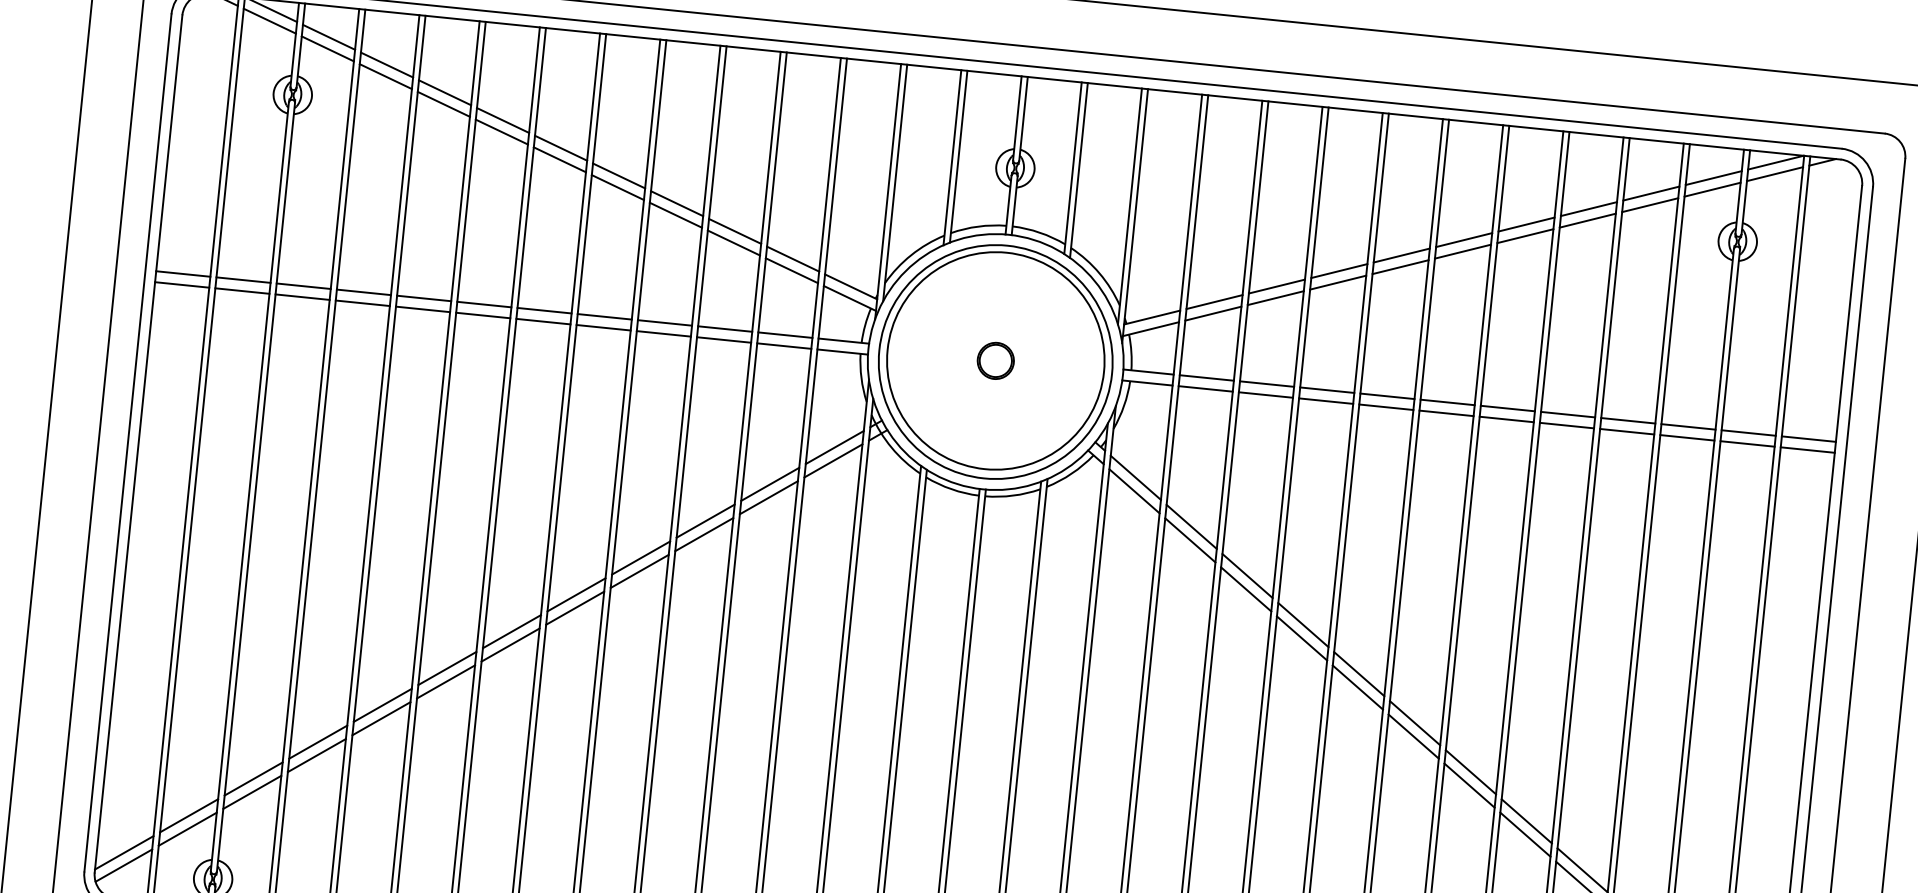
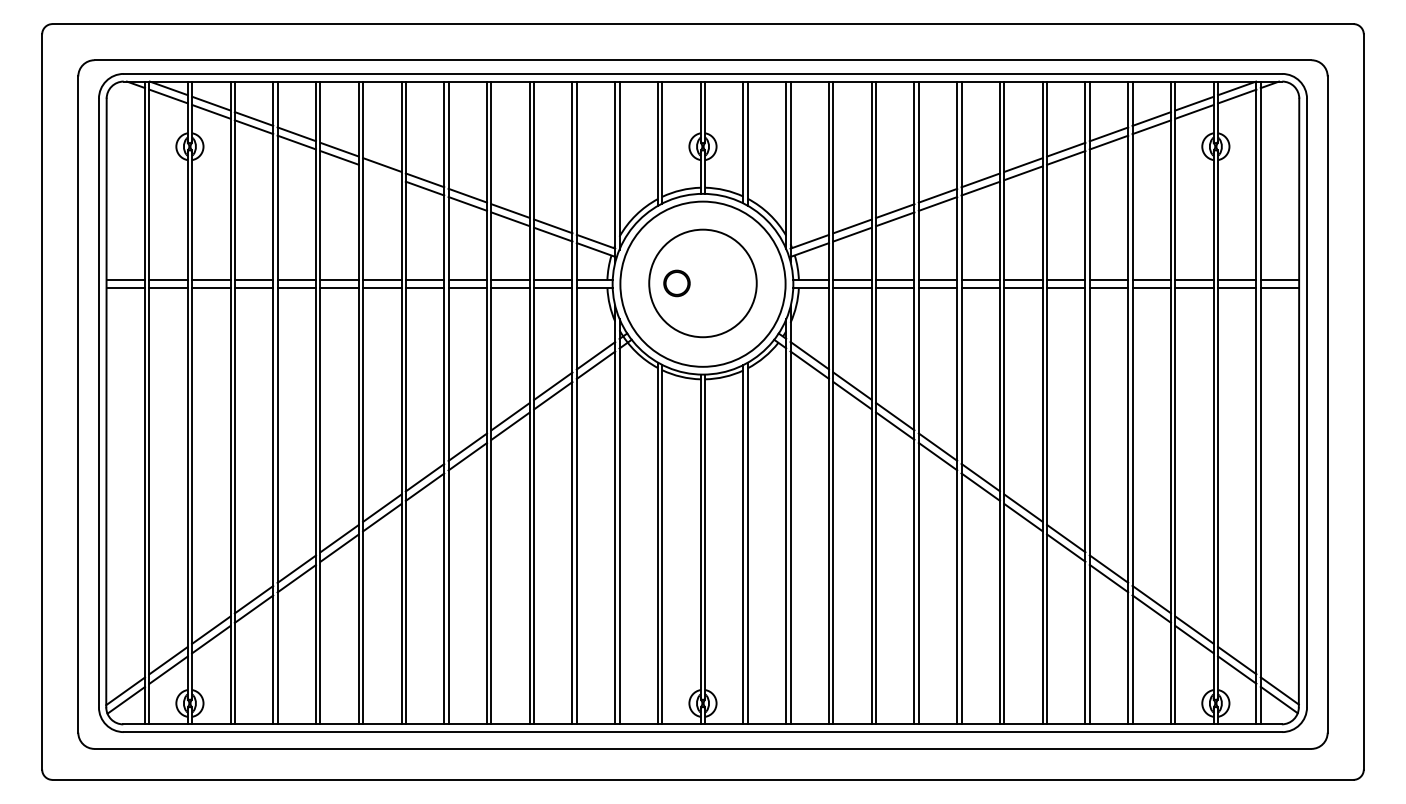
line: (560, 160) -> (382, 173), removed
circle: (995, 360) -> (702, 283), size x0.7
part: (995, 360) -> (676, 283), moved

